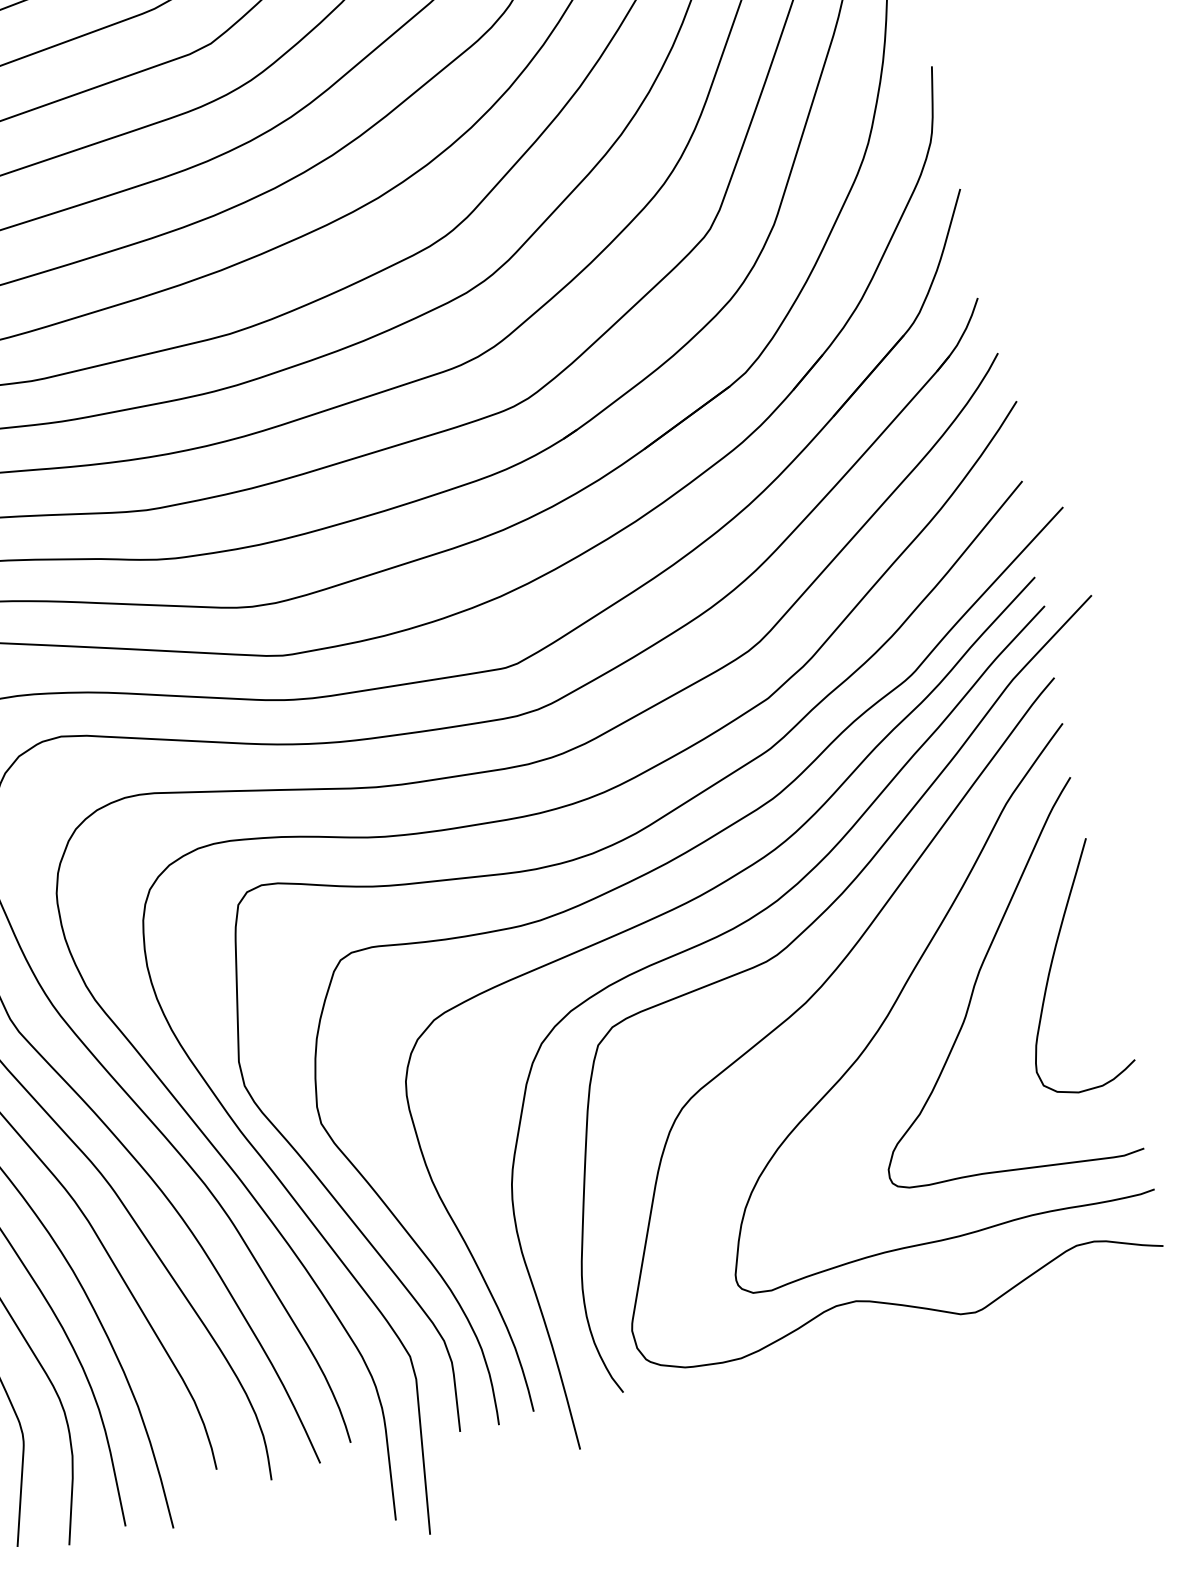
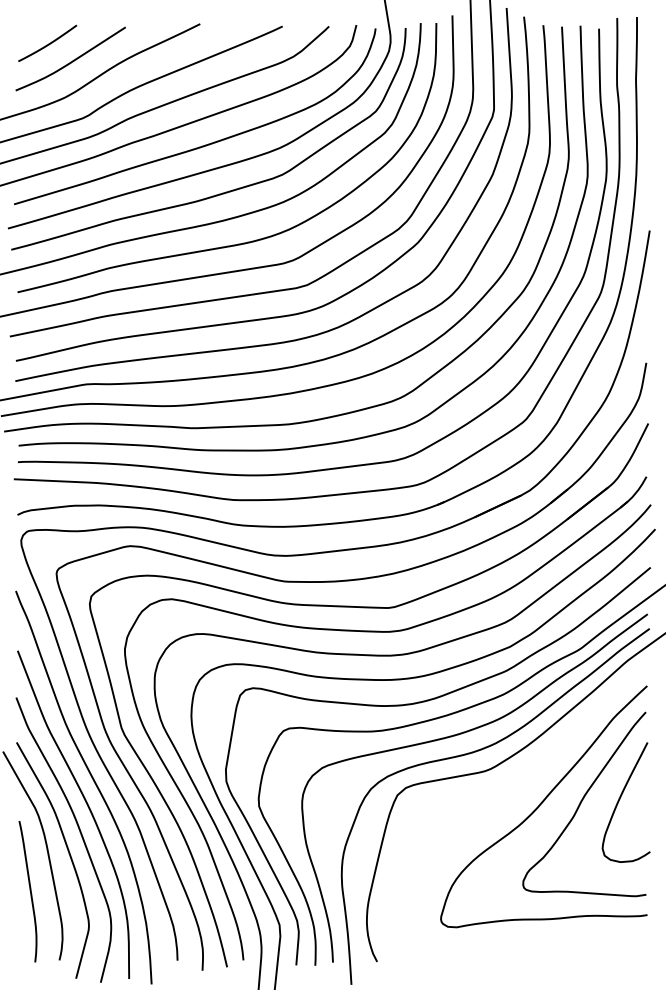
curve: (814, 997) -> (504, 792), removed

